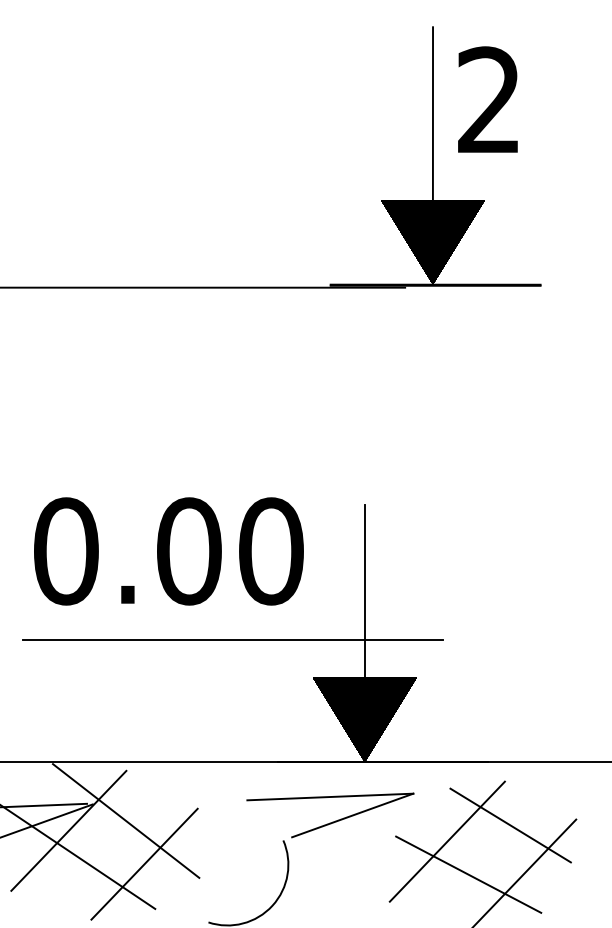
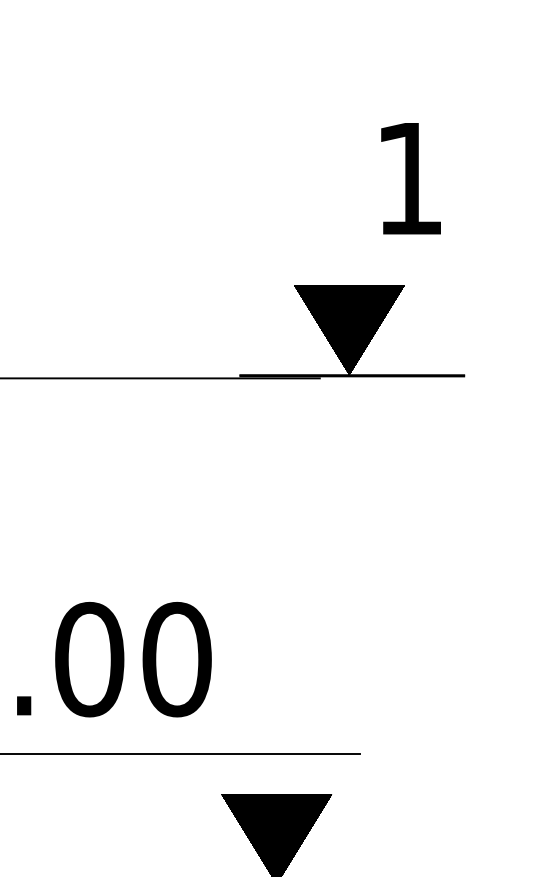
text: (488, 99) -> (408, 177), 2 -> 1
line: (432, 127) -> (348, 207), removed
line: (364, 604) -> (276, 716), removed

